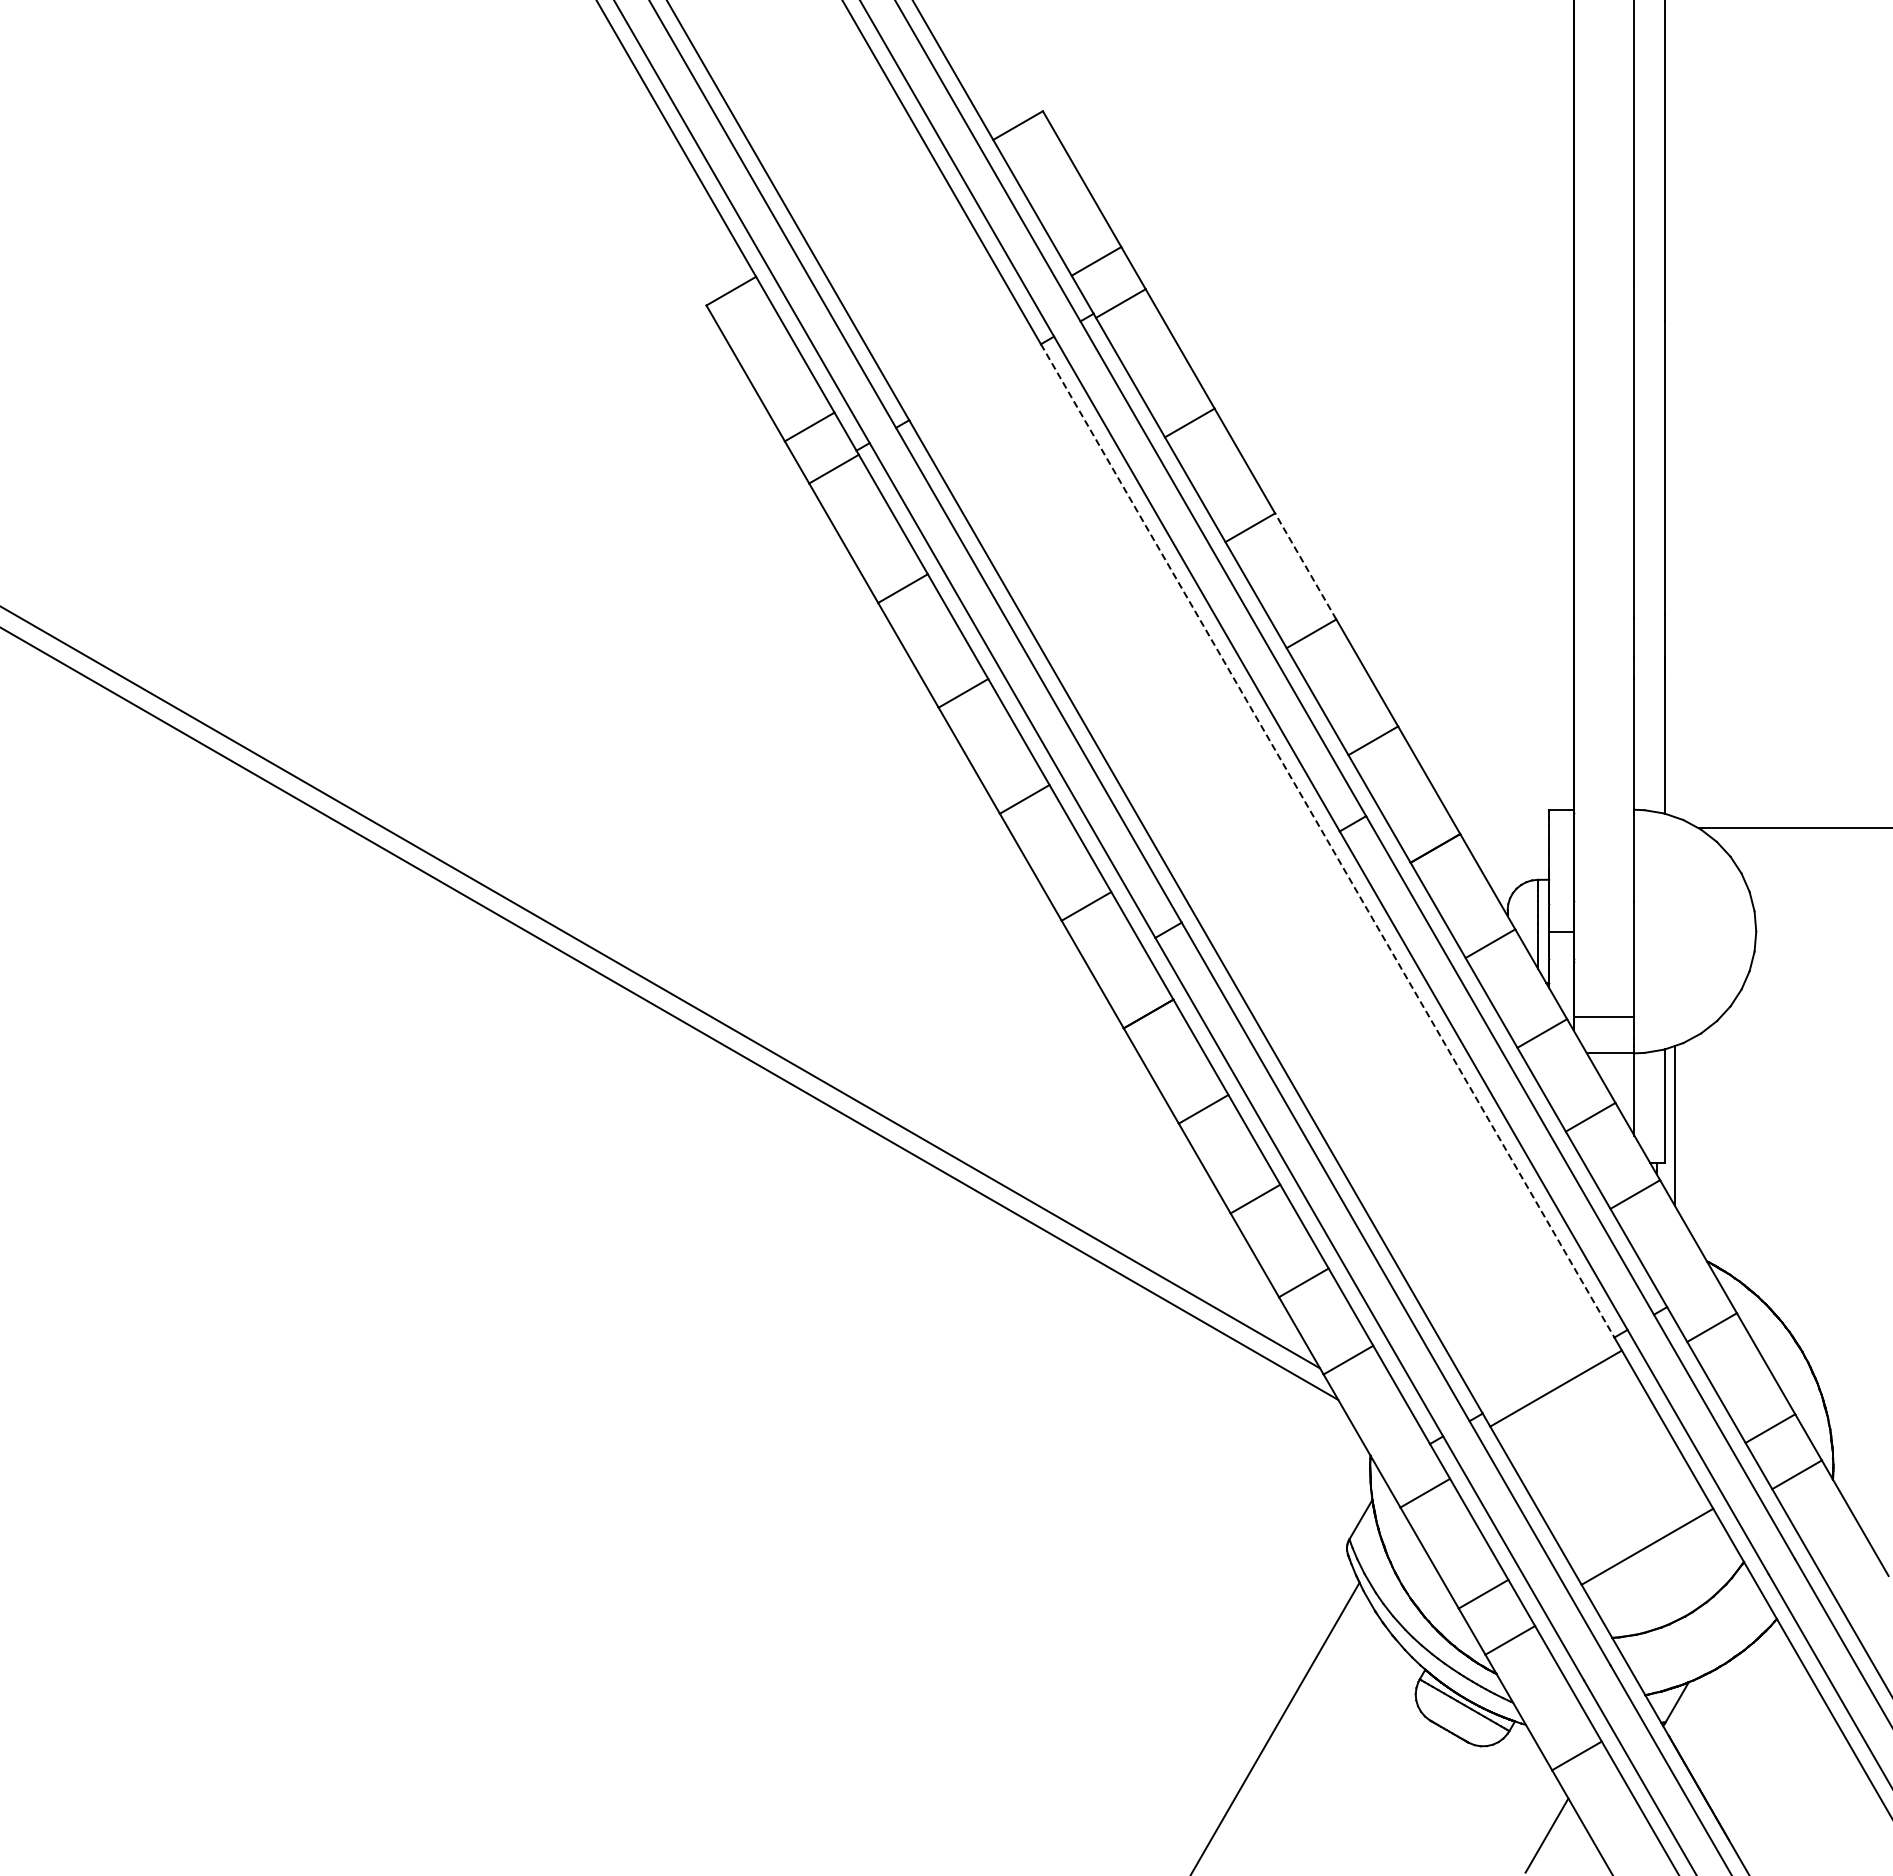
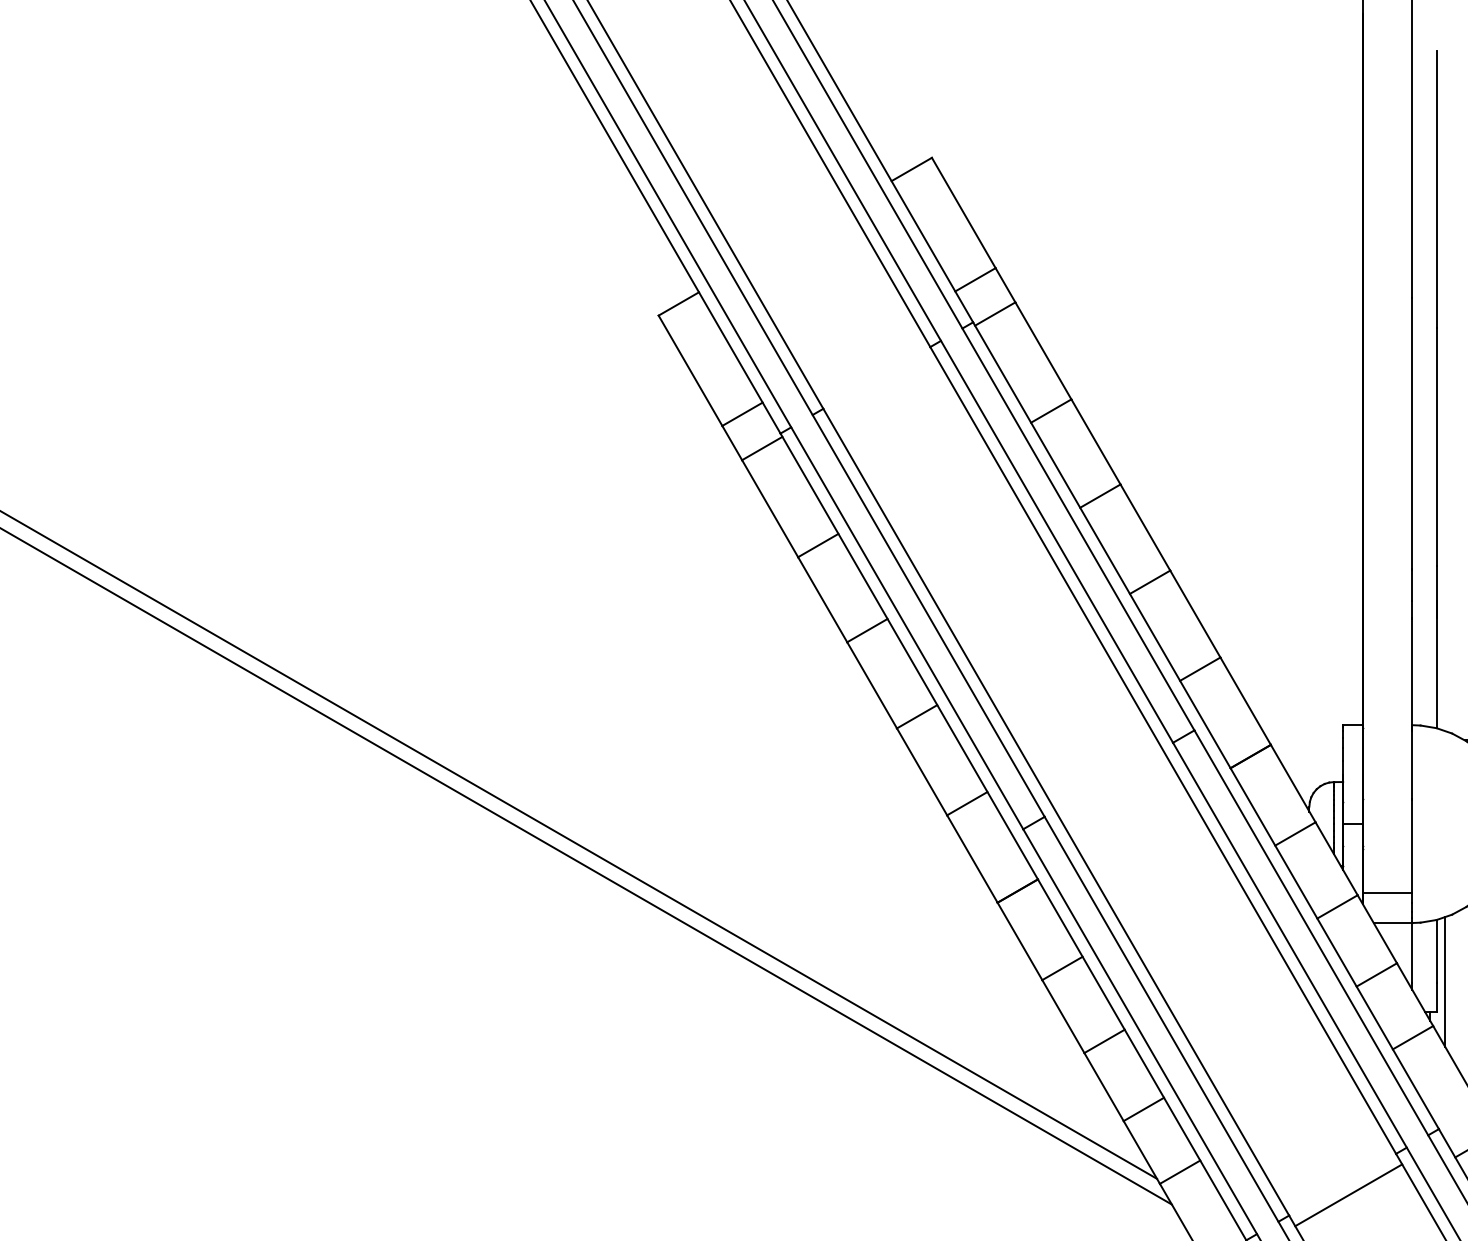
line: (1305, 566) -> (1145, 527), dashed -> solid
line: (1327, 841) -> (1163, 750), dashed -> solid

